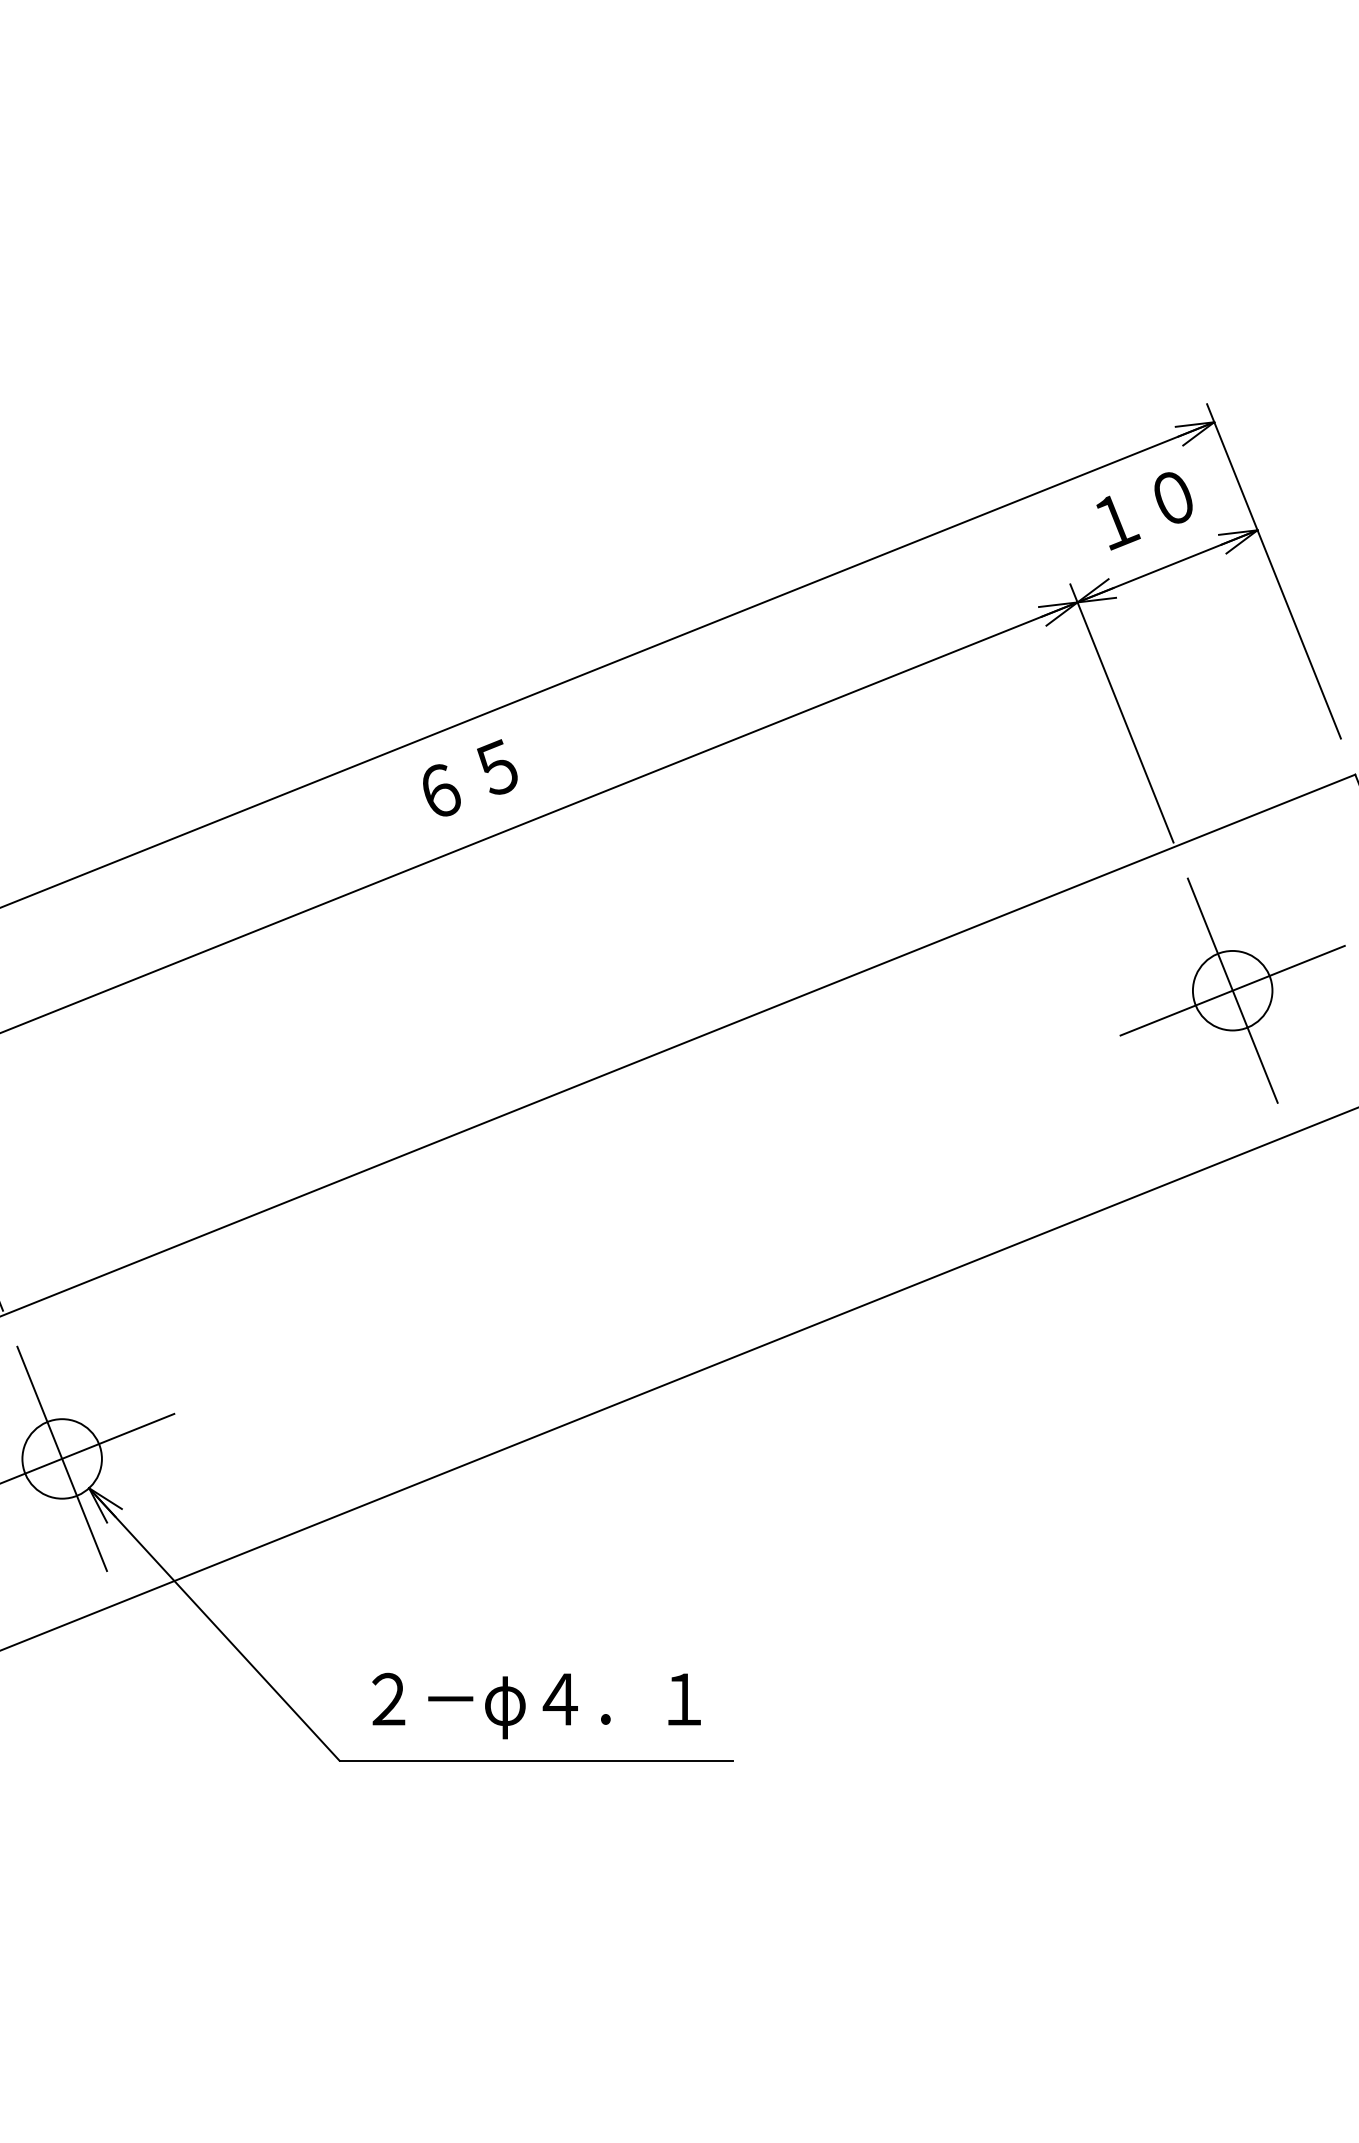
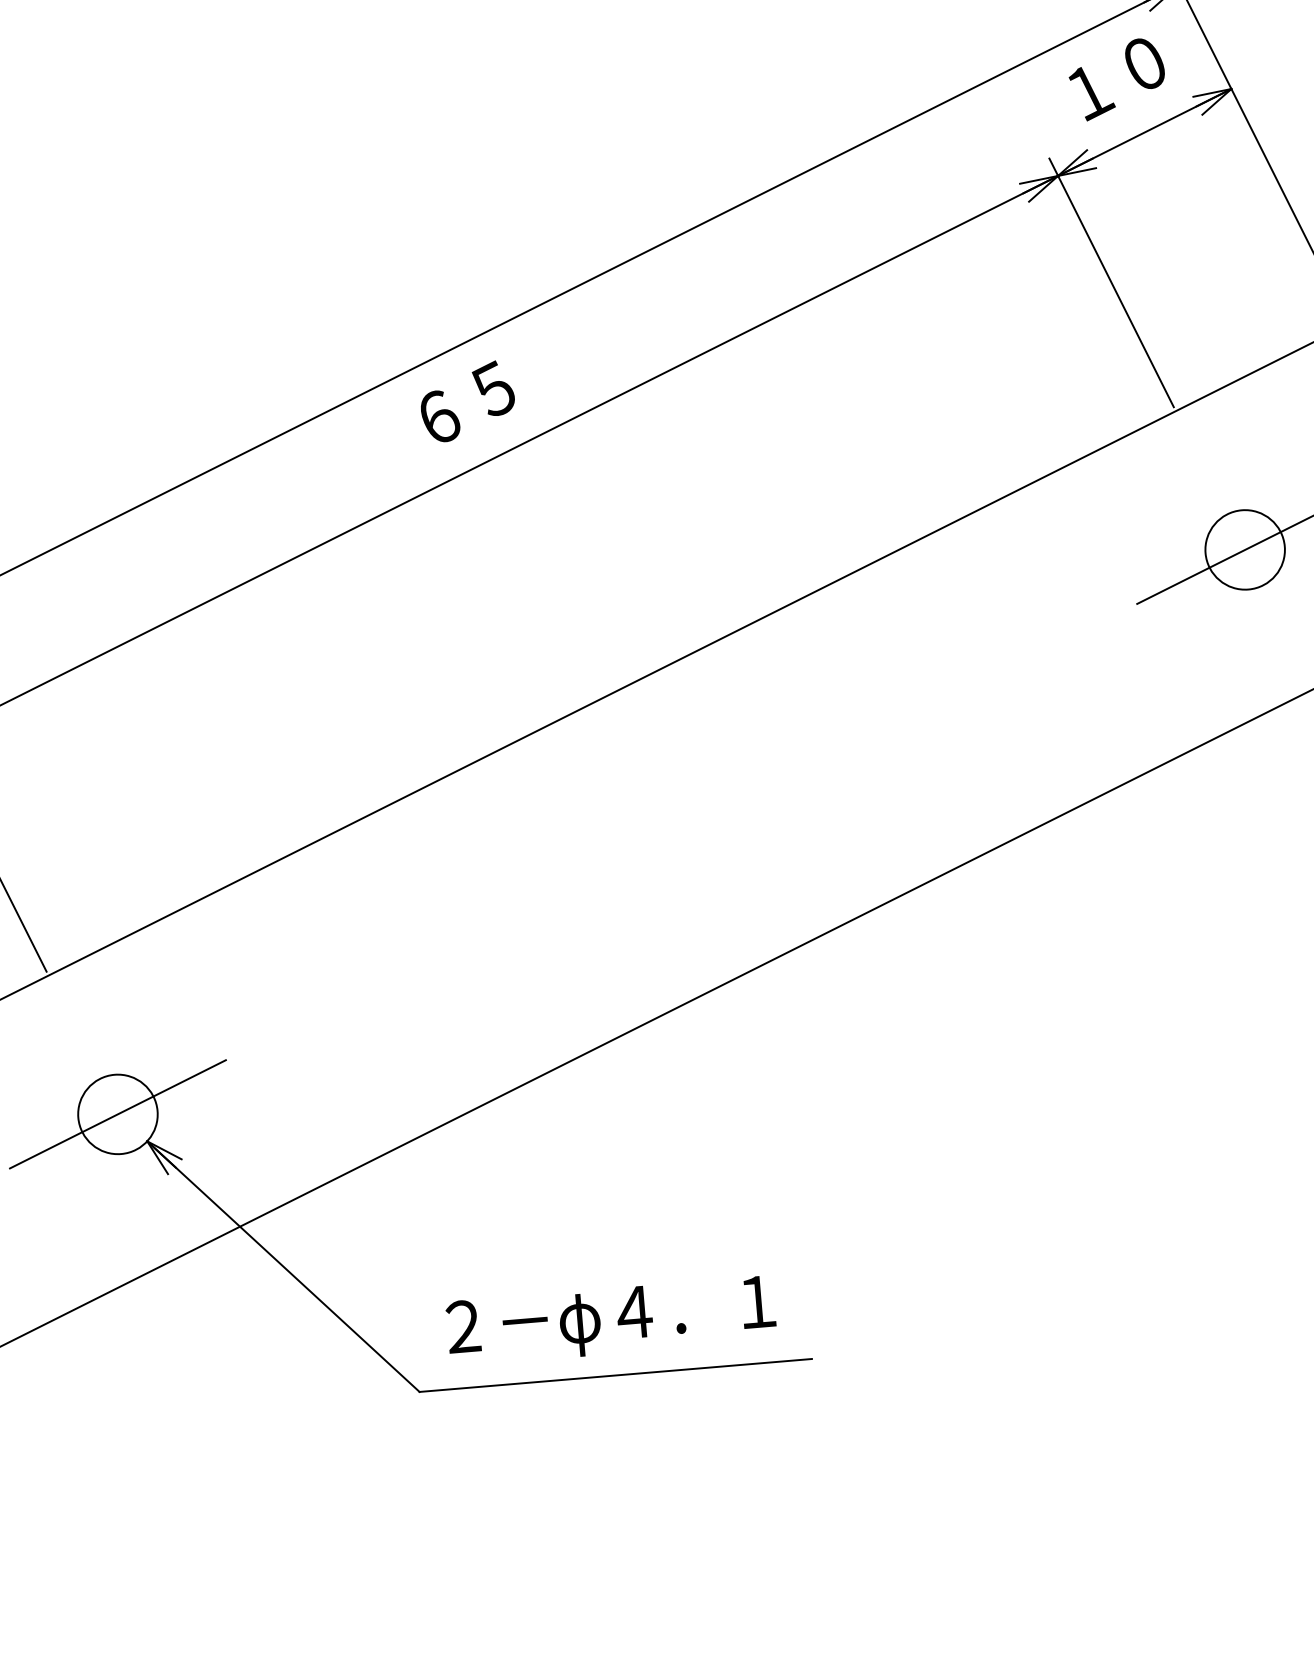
line: (1232, 990) -> (1244, 549), removed
line: (62, 1458) -> (118, 1113), removed

